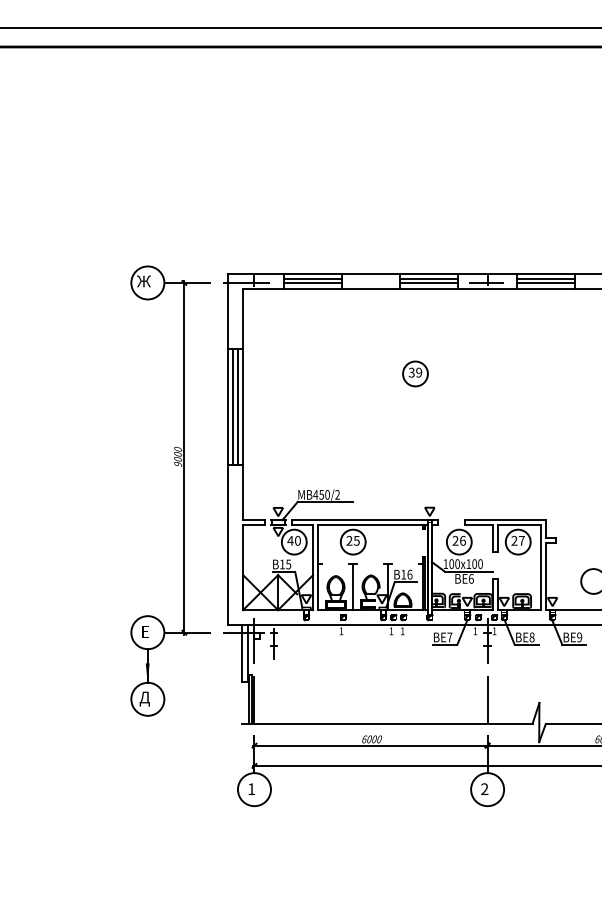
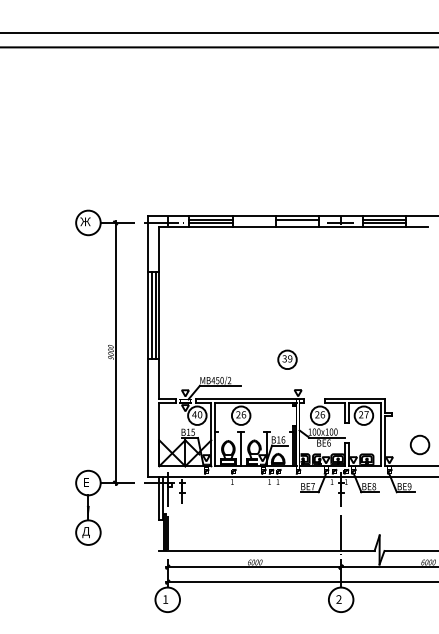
line: (429, 283) -> (297, 223), removed
part: (415, 373) -> (287, 359), moved
text: (356, 540) -> (243, 414), 25 -> 26

